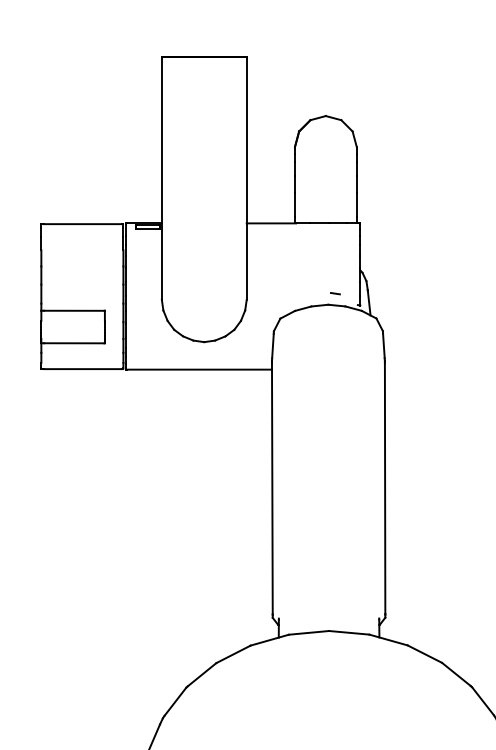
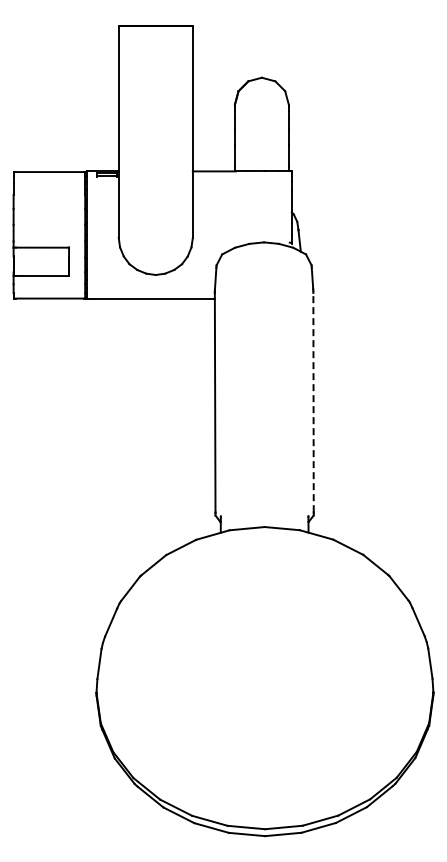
line: (334, 293) -> (269, 232), removed
line: (385, 488) -> (313, 402), solid -> dashed

